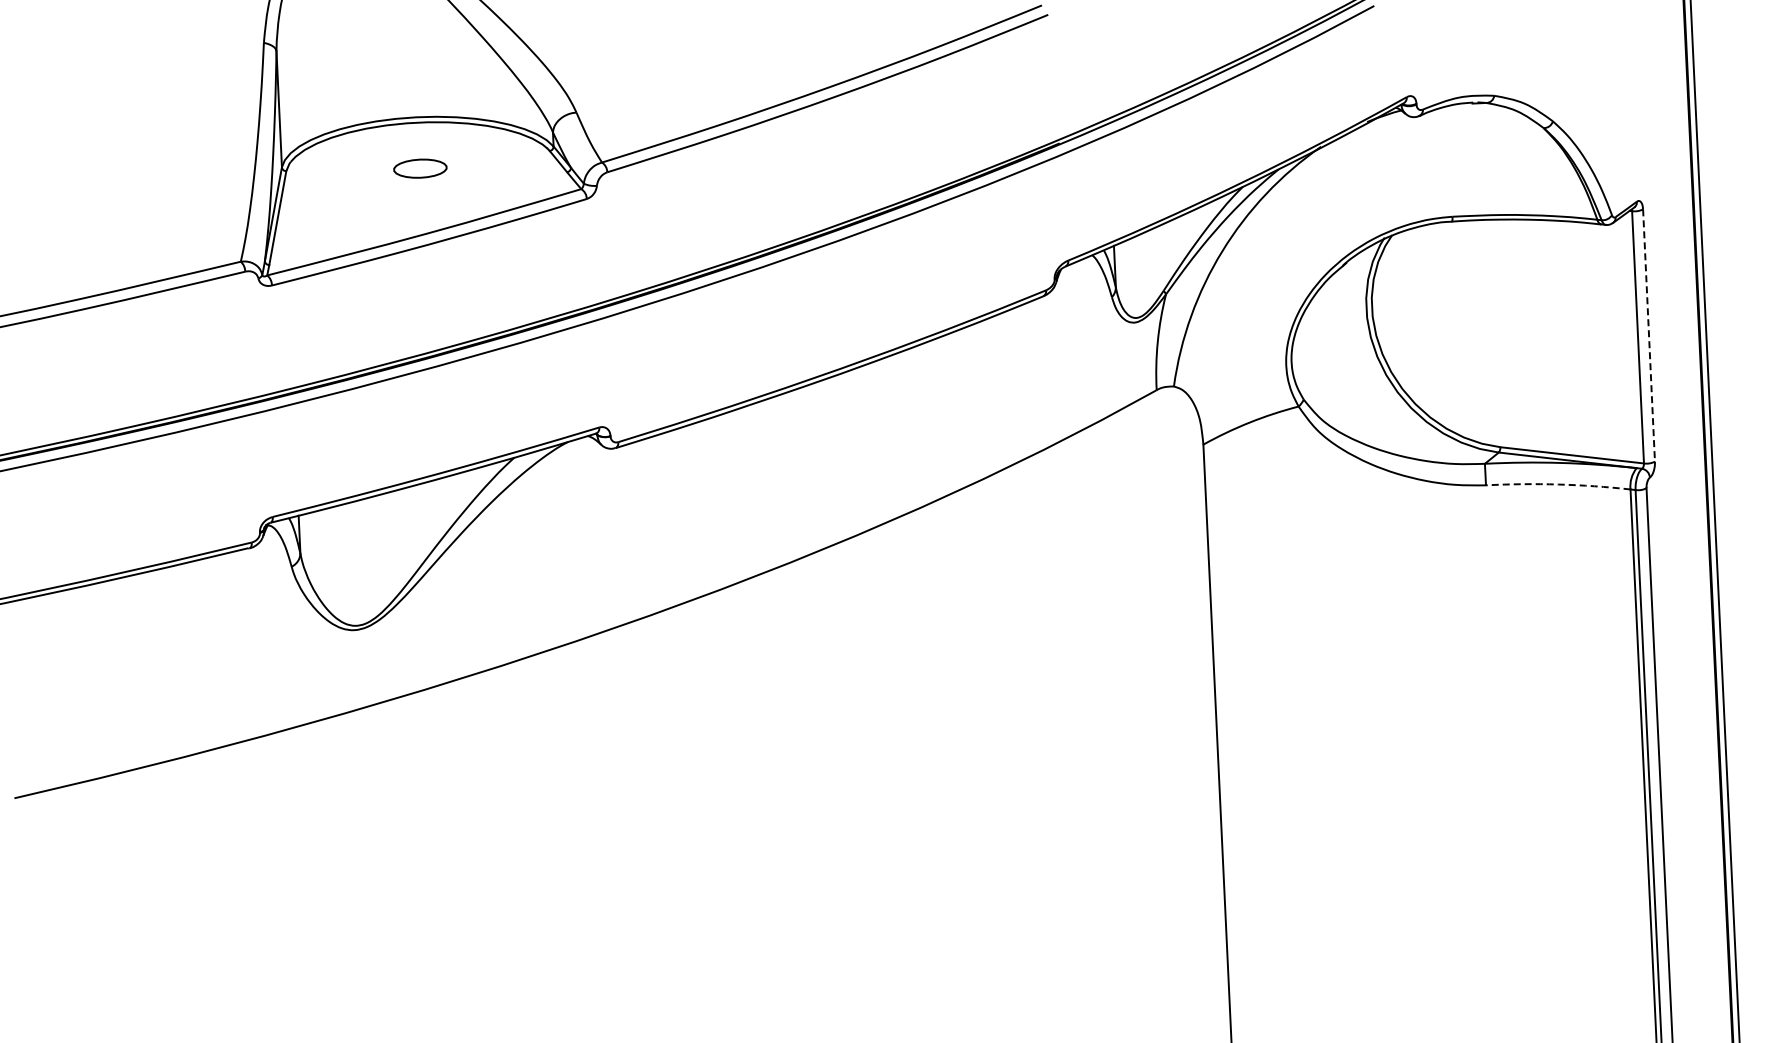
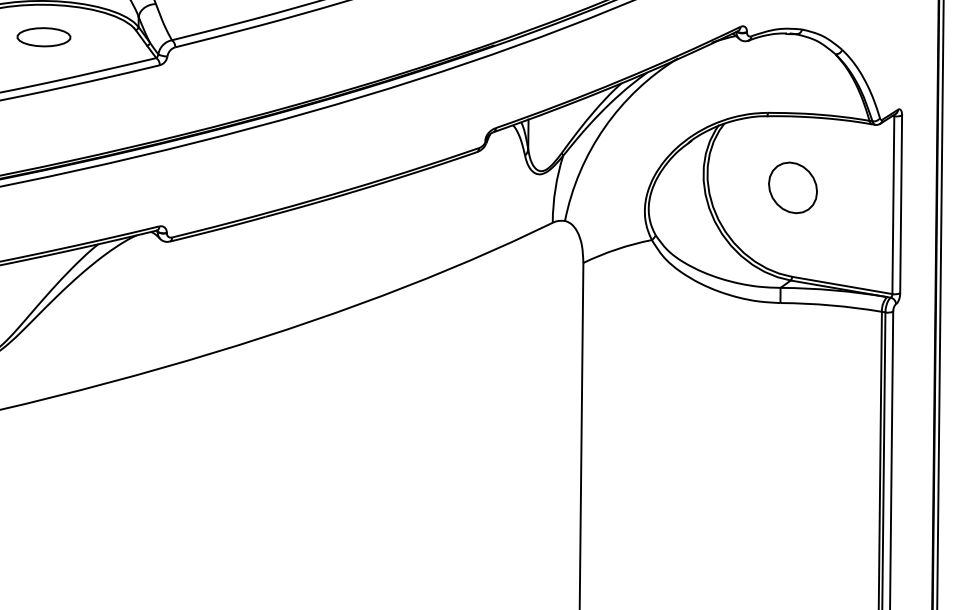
part: (420, 168) -> (44, 37), size x1.43
part: (1494, 320) -> (793, 187), added
line: (1649, 336) -> (901, 205), dashed -> solid
arc: (1558, 484) -> (831, 305), dashed -> solid

